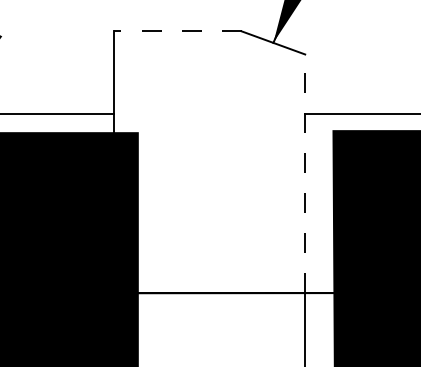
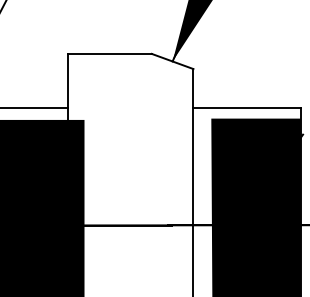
line: (178, 30) -> (110, 53), dashed -> solid
line: (305, 172) -> (193, 146), dashed -> solid

